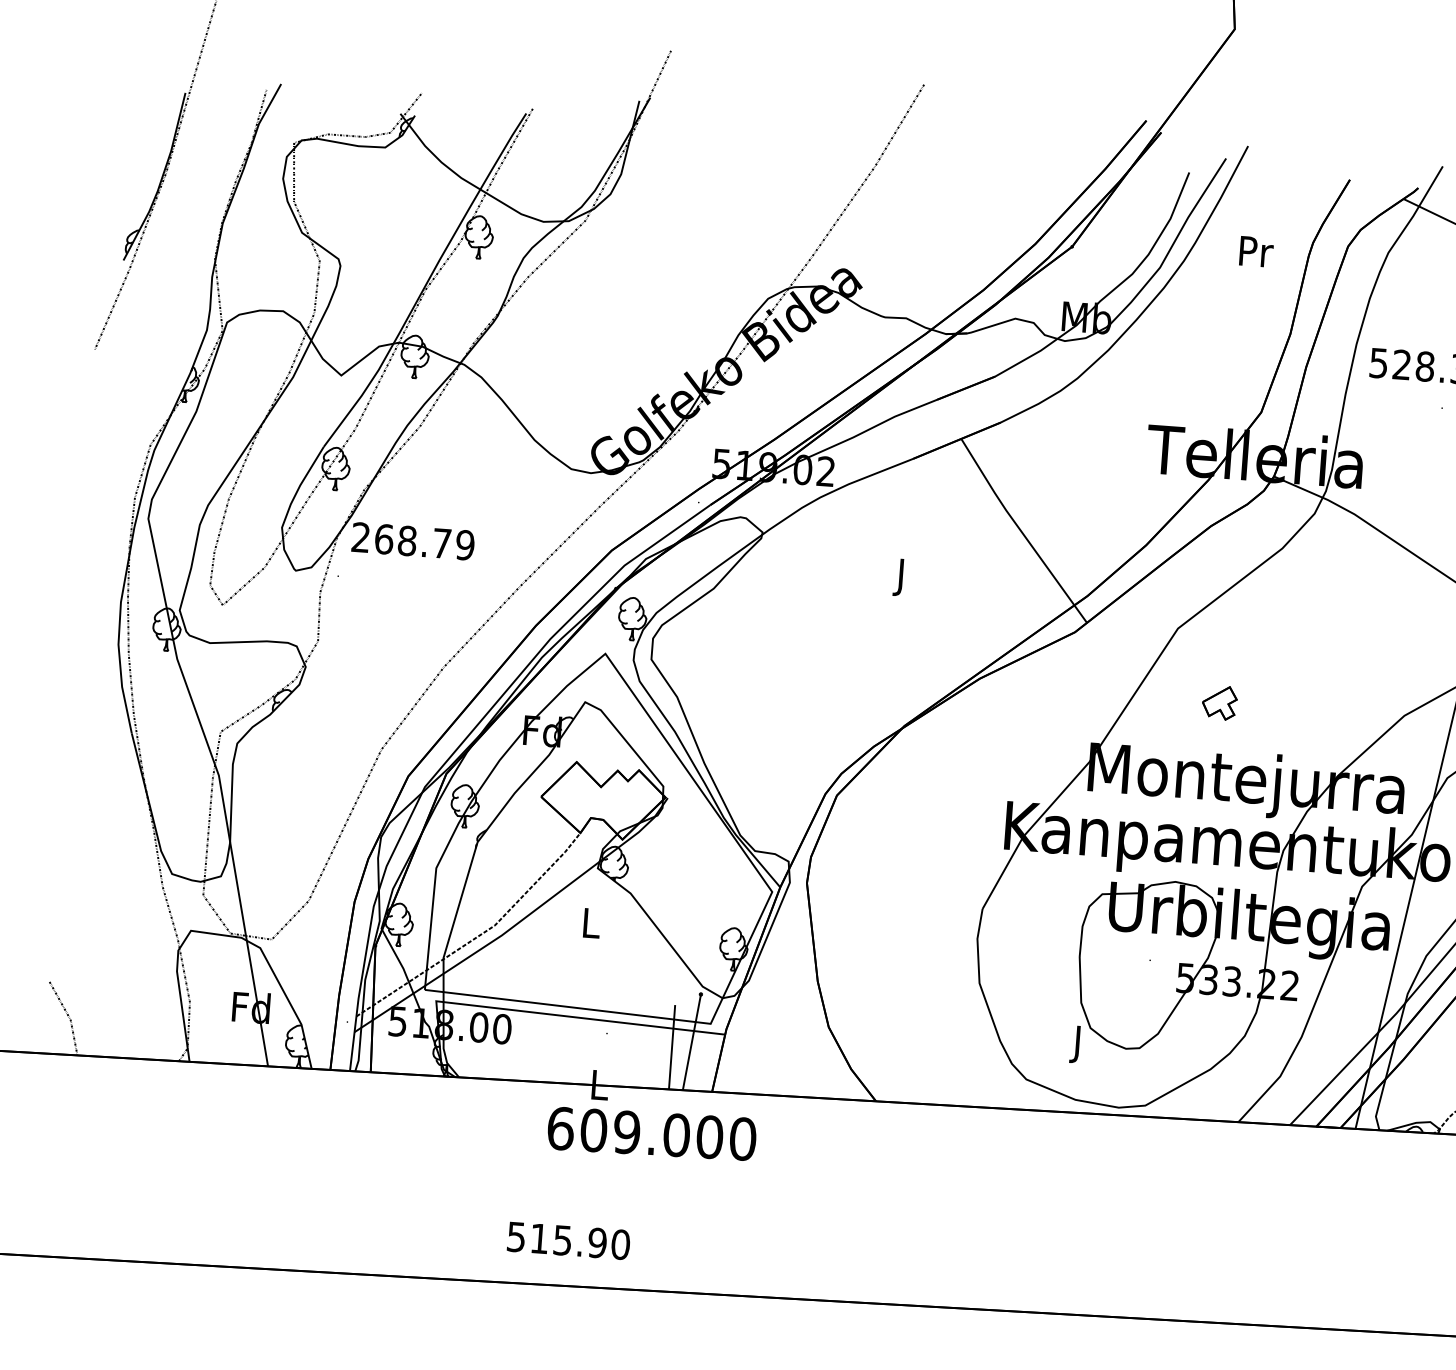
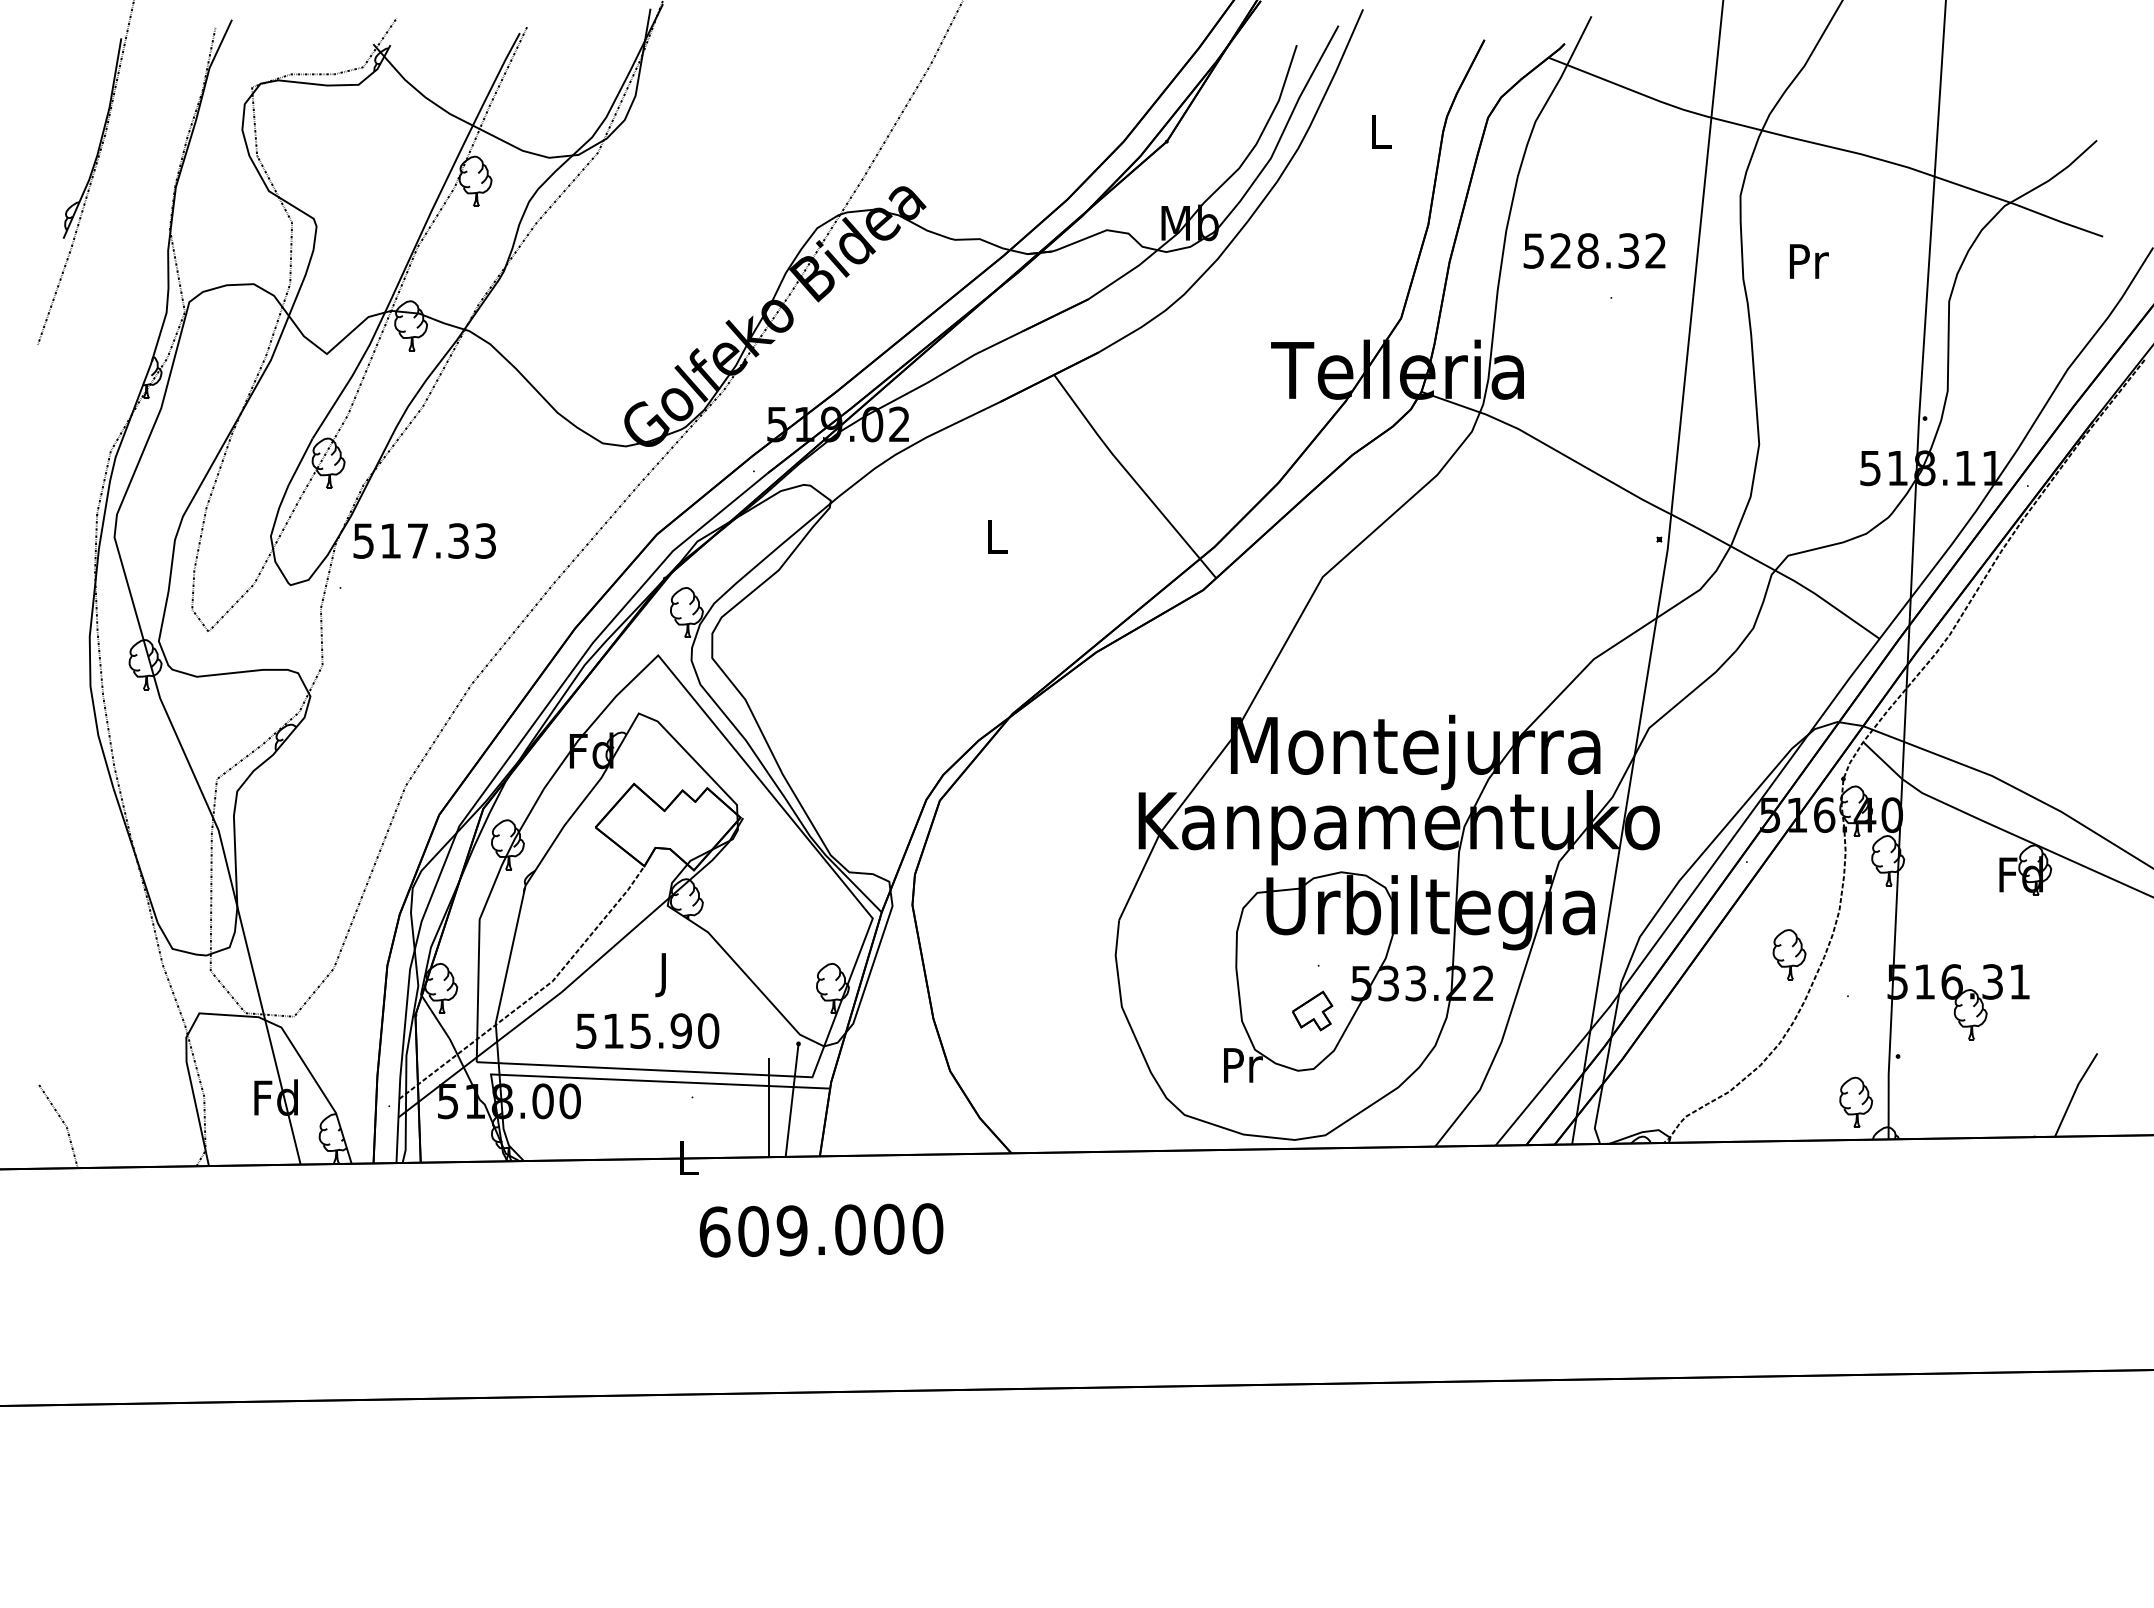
text: (1256, 251) -> (1381, 131), Pr -> L
text: (412, 540) -> (424, 540), 268.79 -> 517.33
text: (902, 577) -> (997, 541), J -> L
part: (1219, 702) -> (1312, 1010), moved
text: (590, 927) -> (664, 975), L -> J
text: (1079, 1045) -> (1243, 1070), J -> Pr
text: (652, 1133) -> (821, 1230), moved
text: (568, 1240) -> (647, 1030), moved

